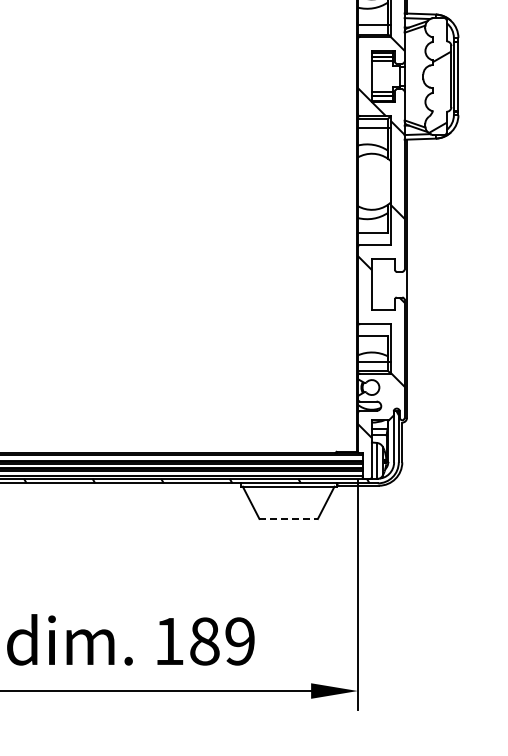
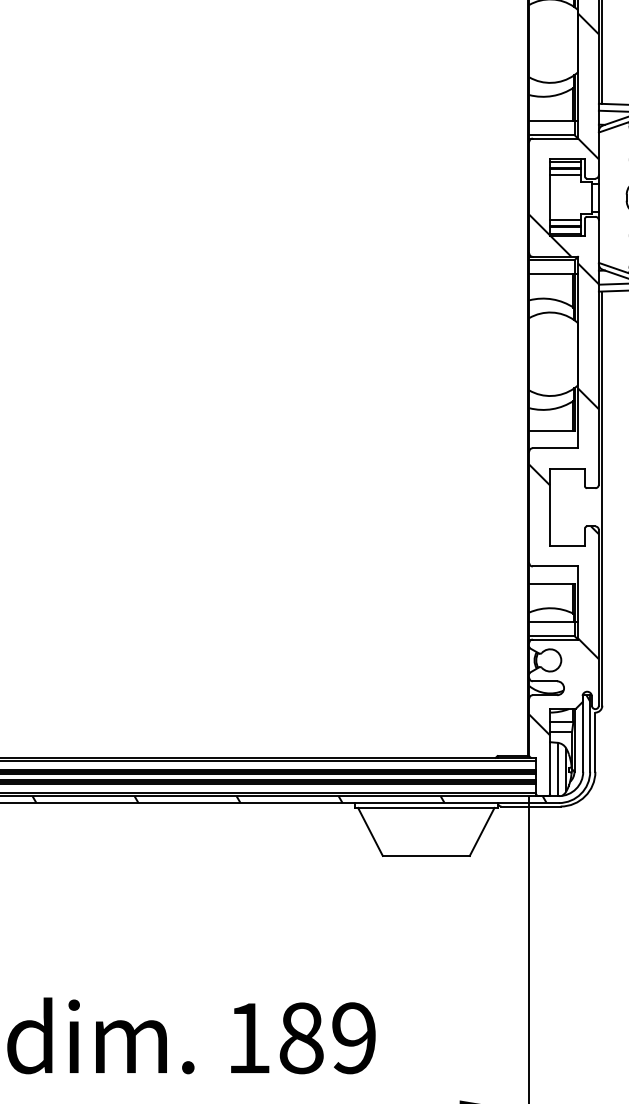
line: (289, 518) -> (427, 855), dashed -> solid

